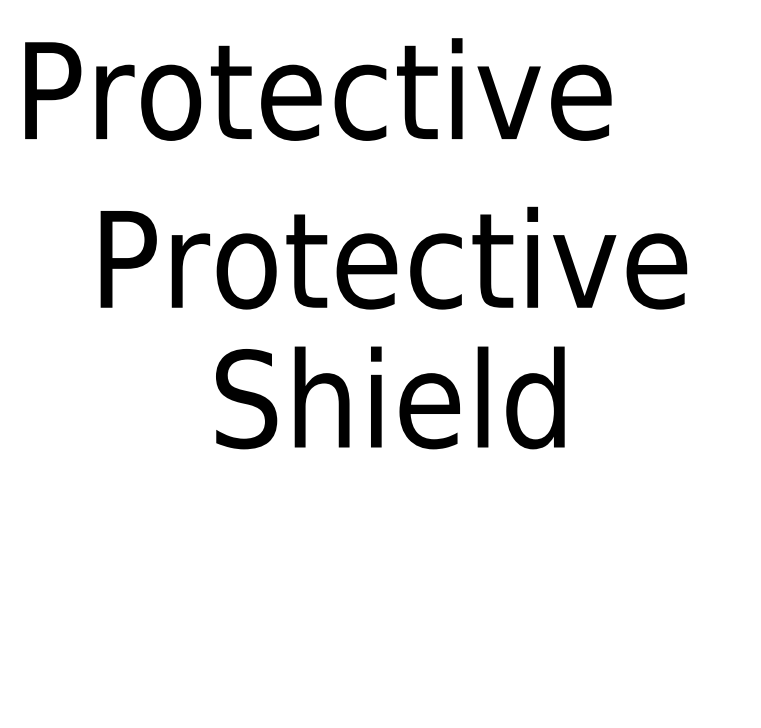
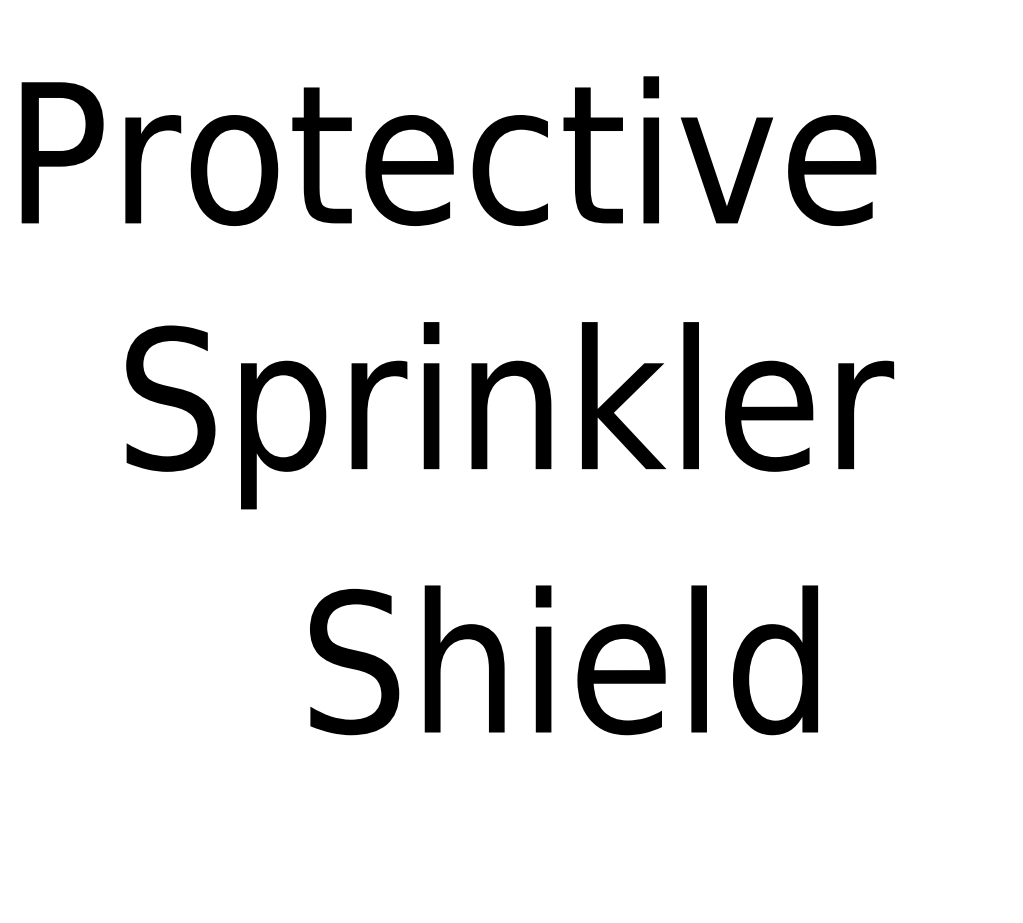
text: (391, 270) -> (555, 414), Protective -> Sprinkler
text: (390, 397) -> (564, 659), moved

